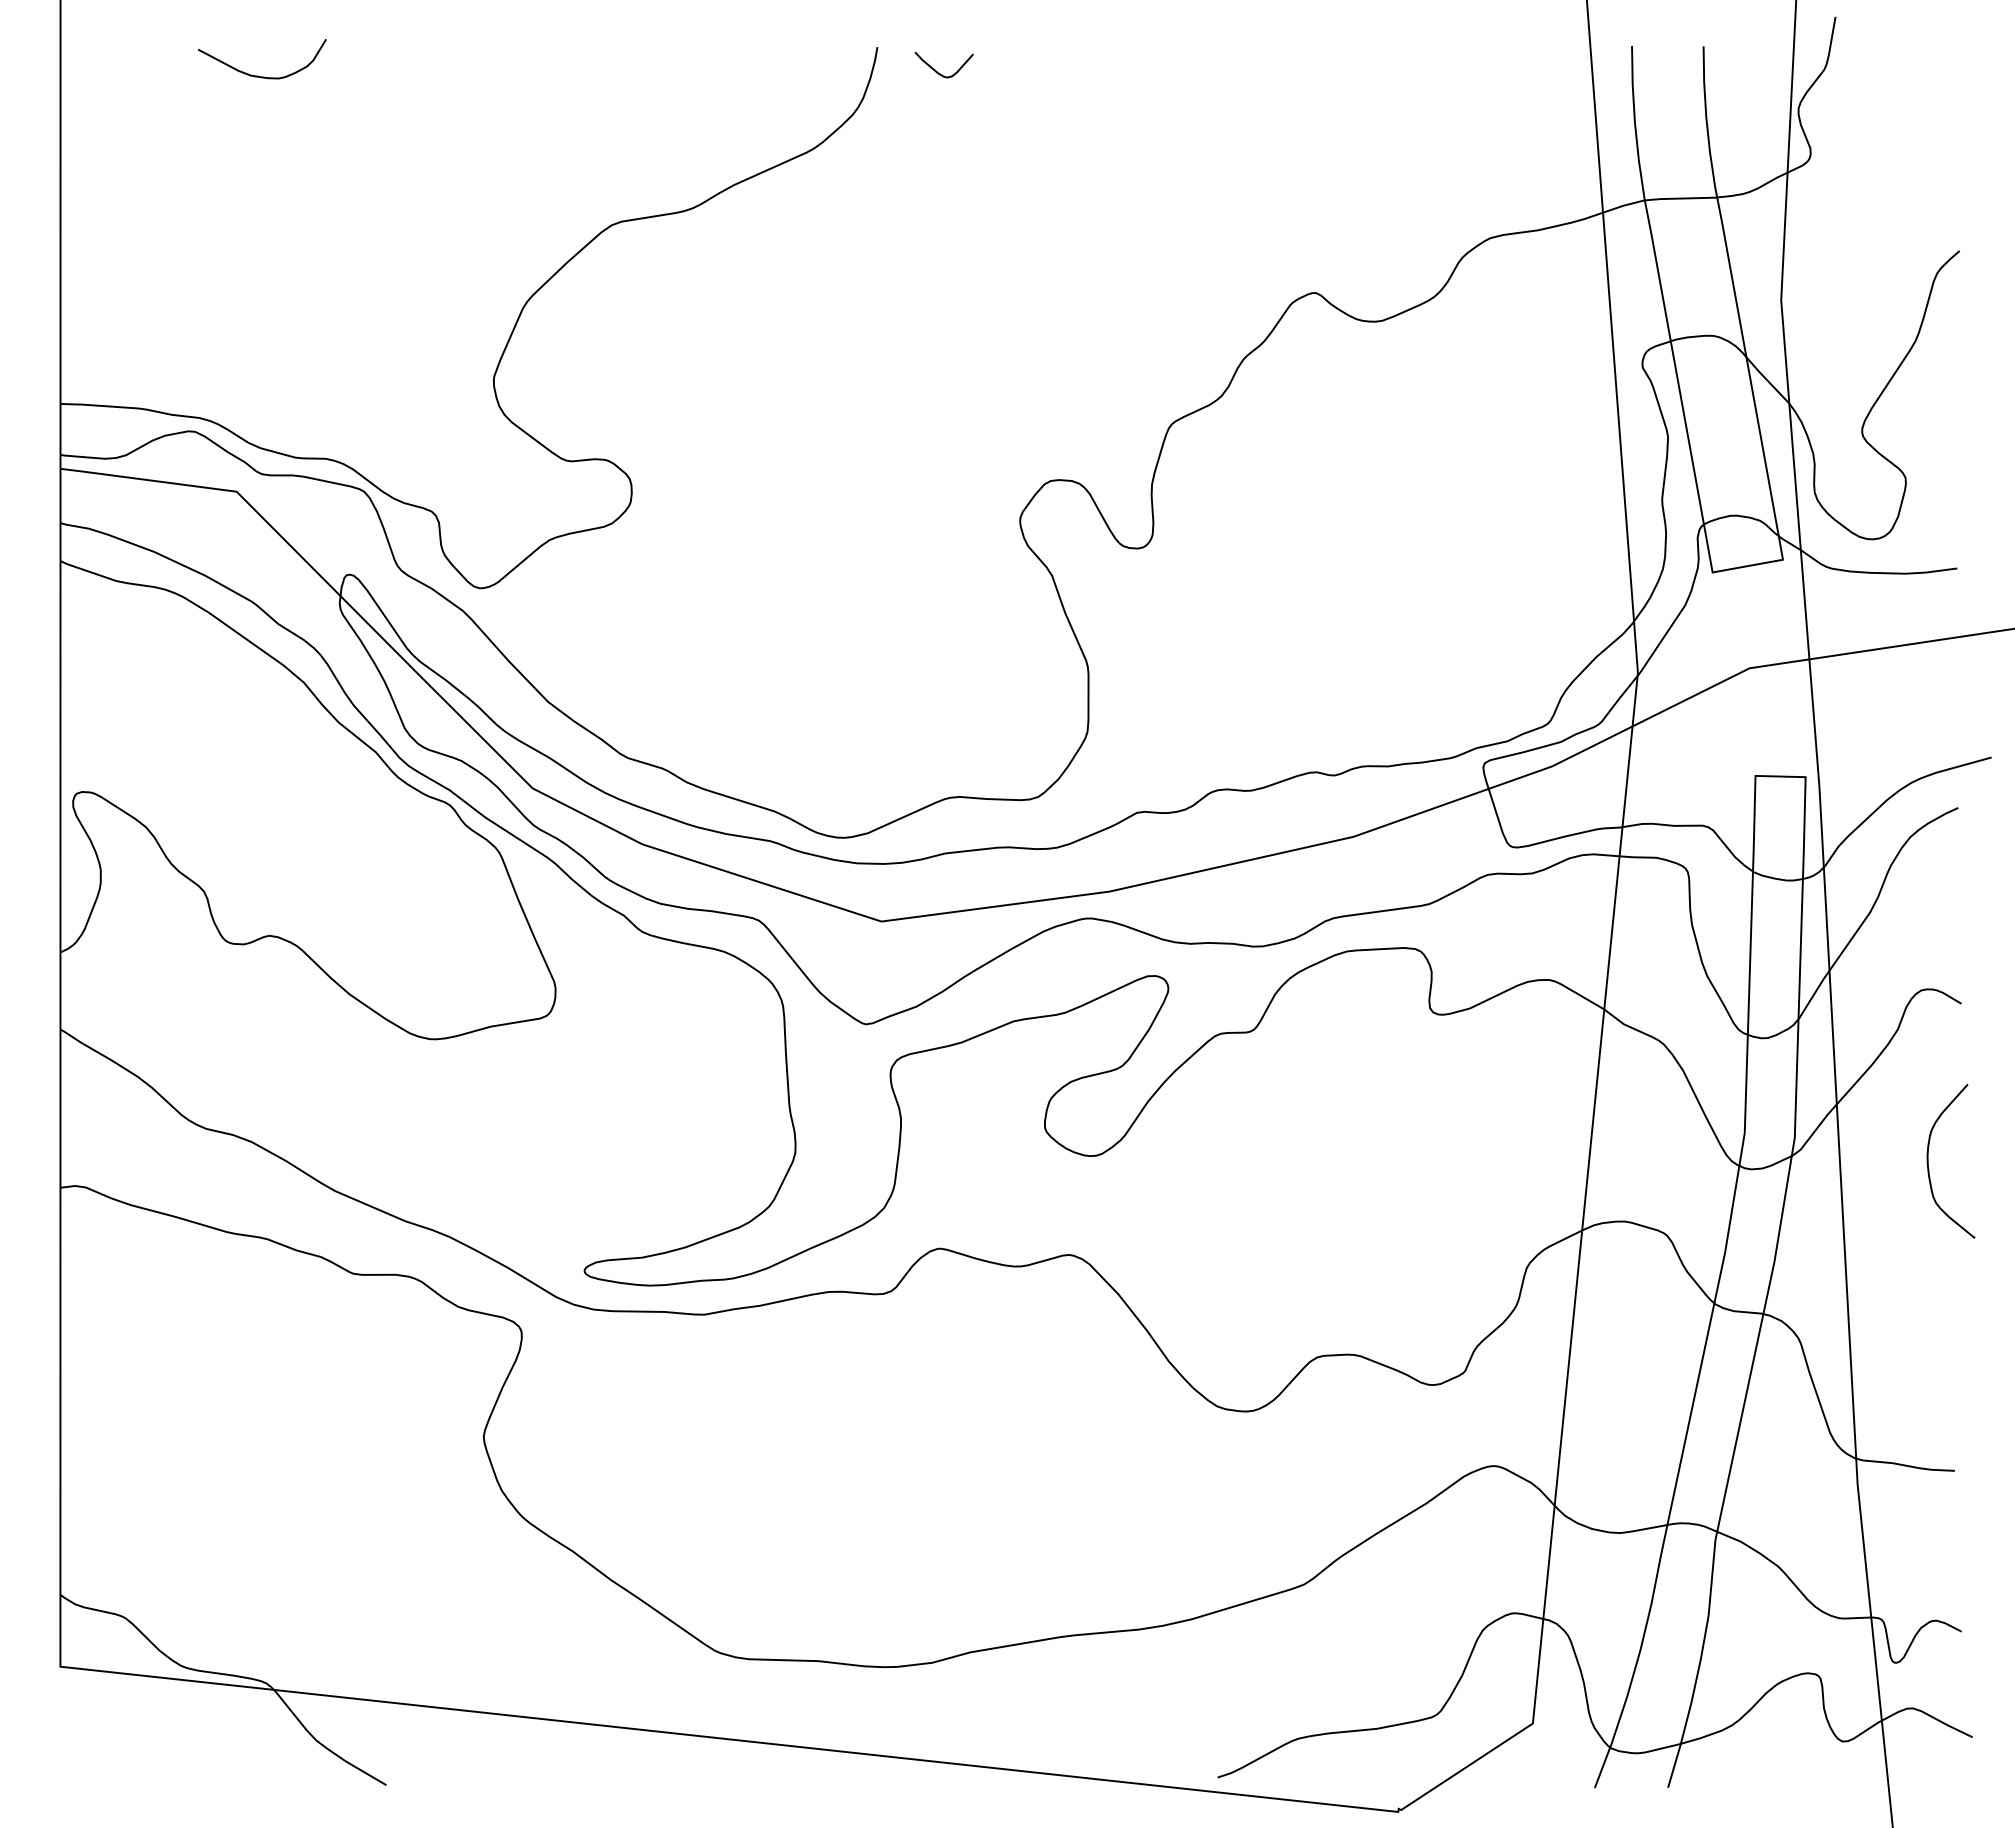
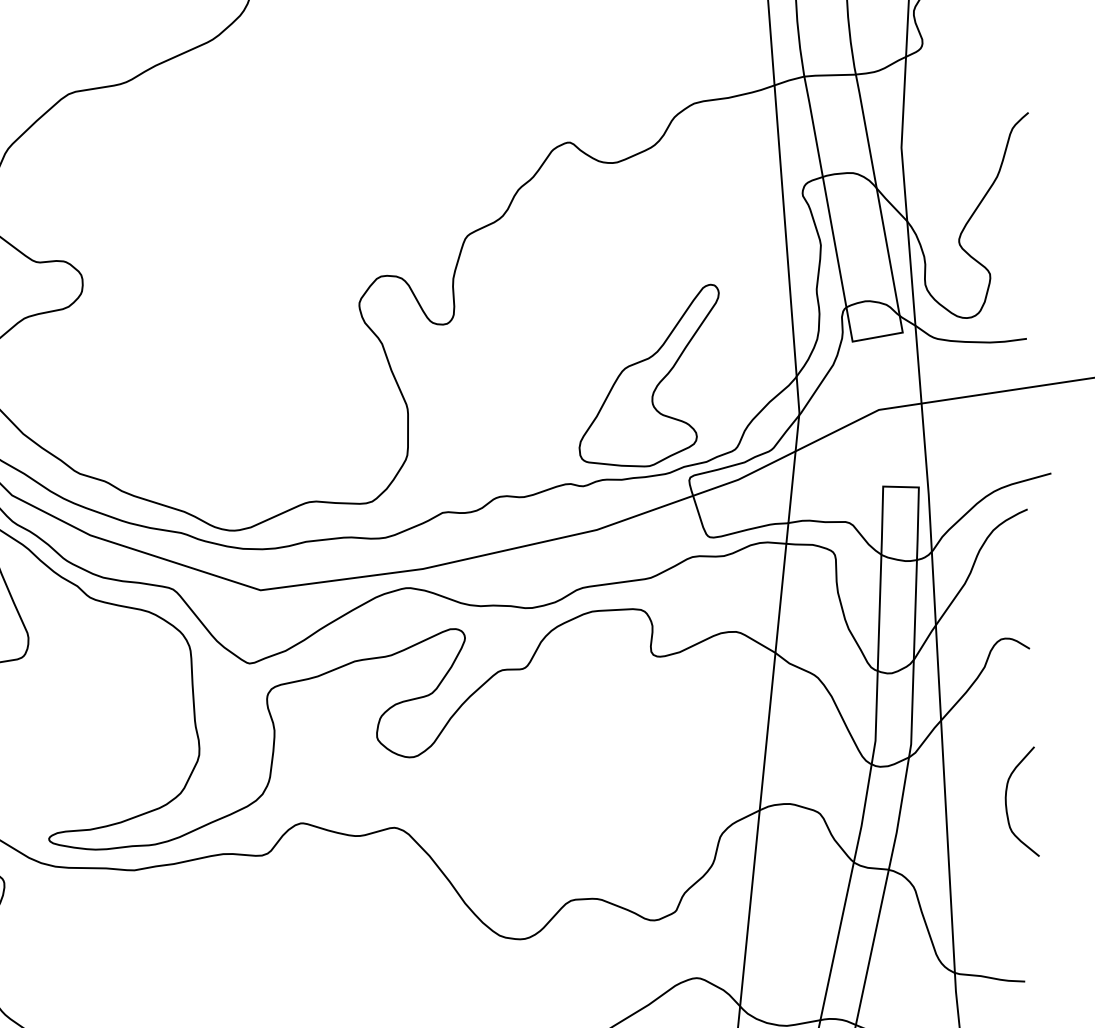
part: (1426, 619) -> (648, 375), added
curve: (1928, 1161) -> (1006, 801), moved

